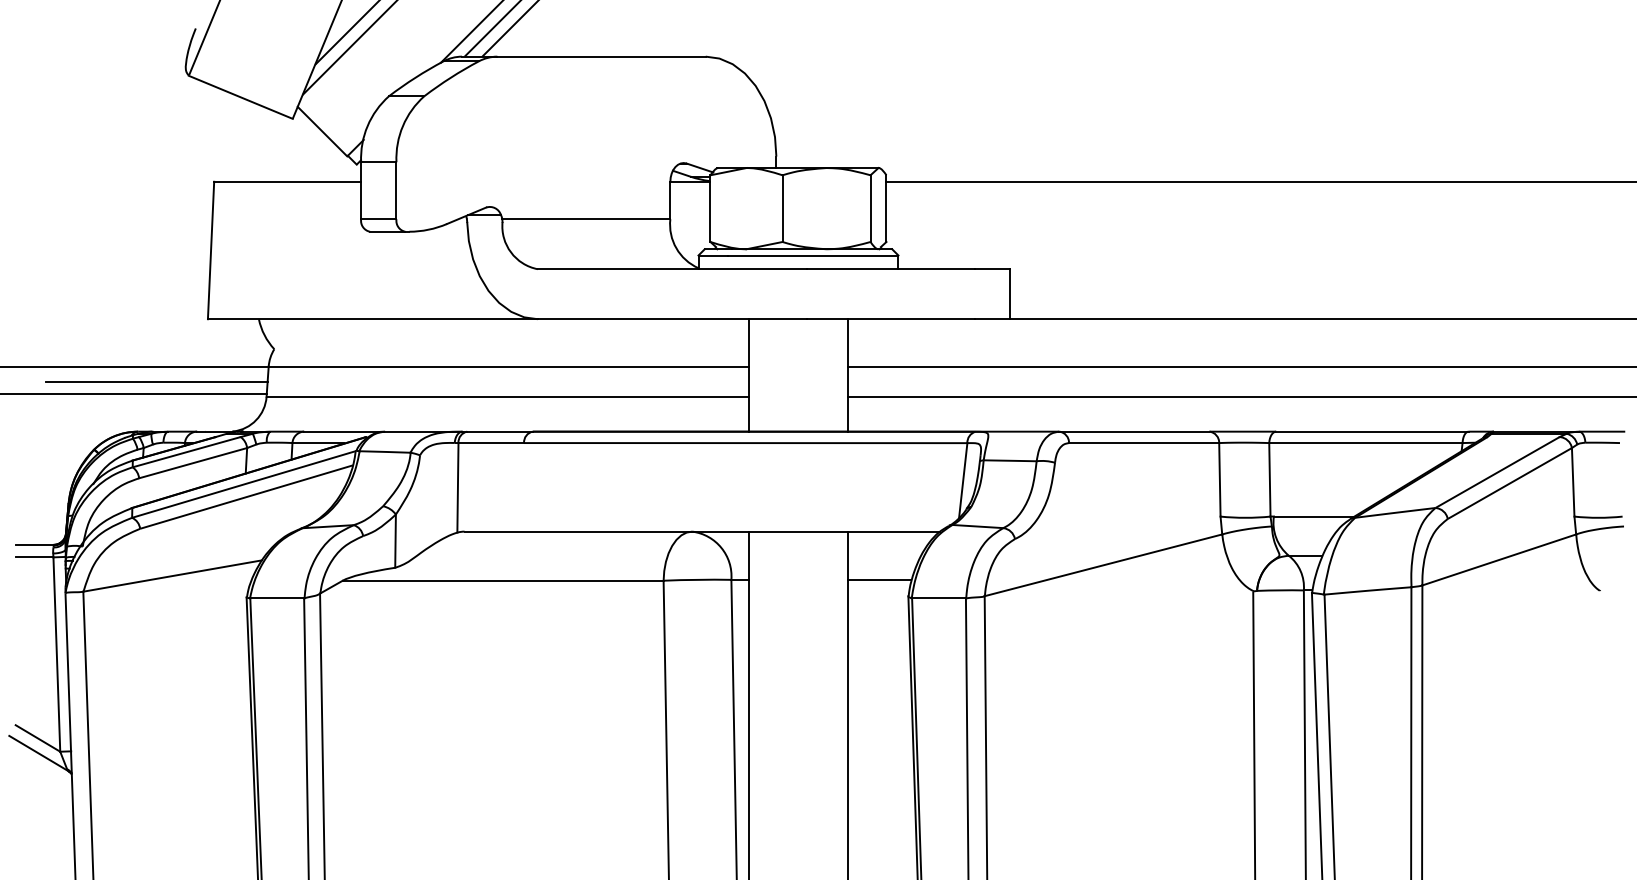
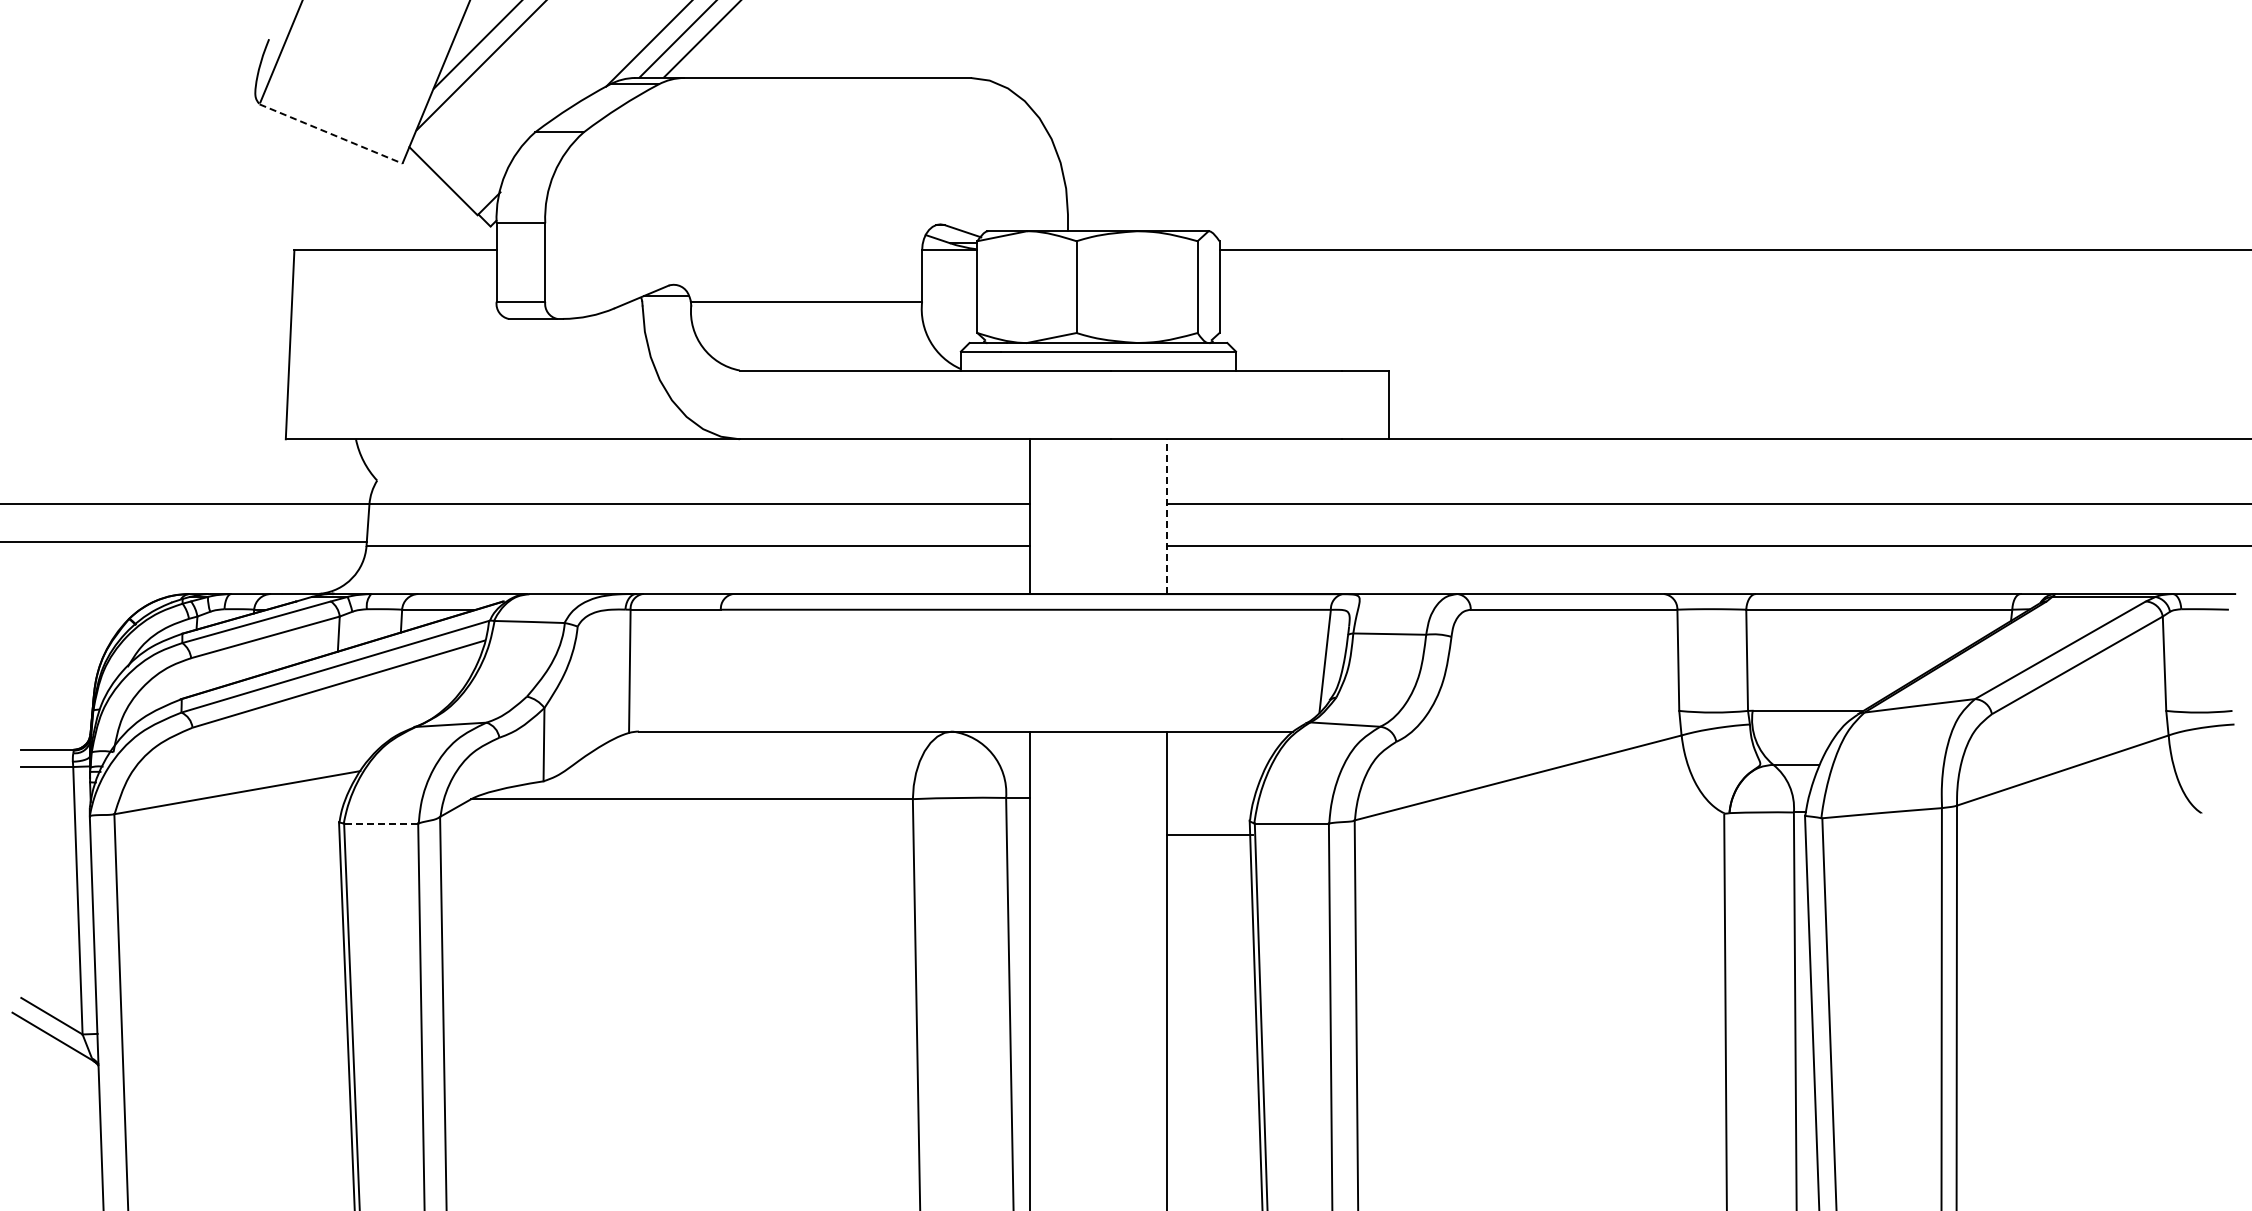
line: (241, 97) -> (331, 134), solid -> dashed
line: (848, 375) -> (1167, 516), solid -> dashed
line: (156, 381) -> (214, 525), removed
line: (879, 579) -> (1210, 834), moved
line: (276, 598) -> (380, 823), solid -> dashed

